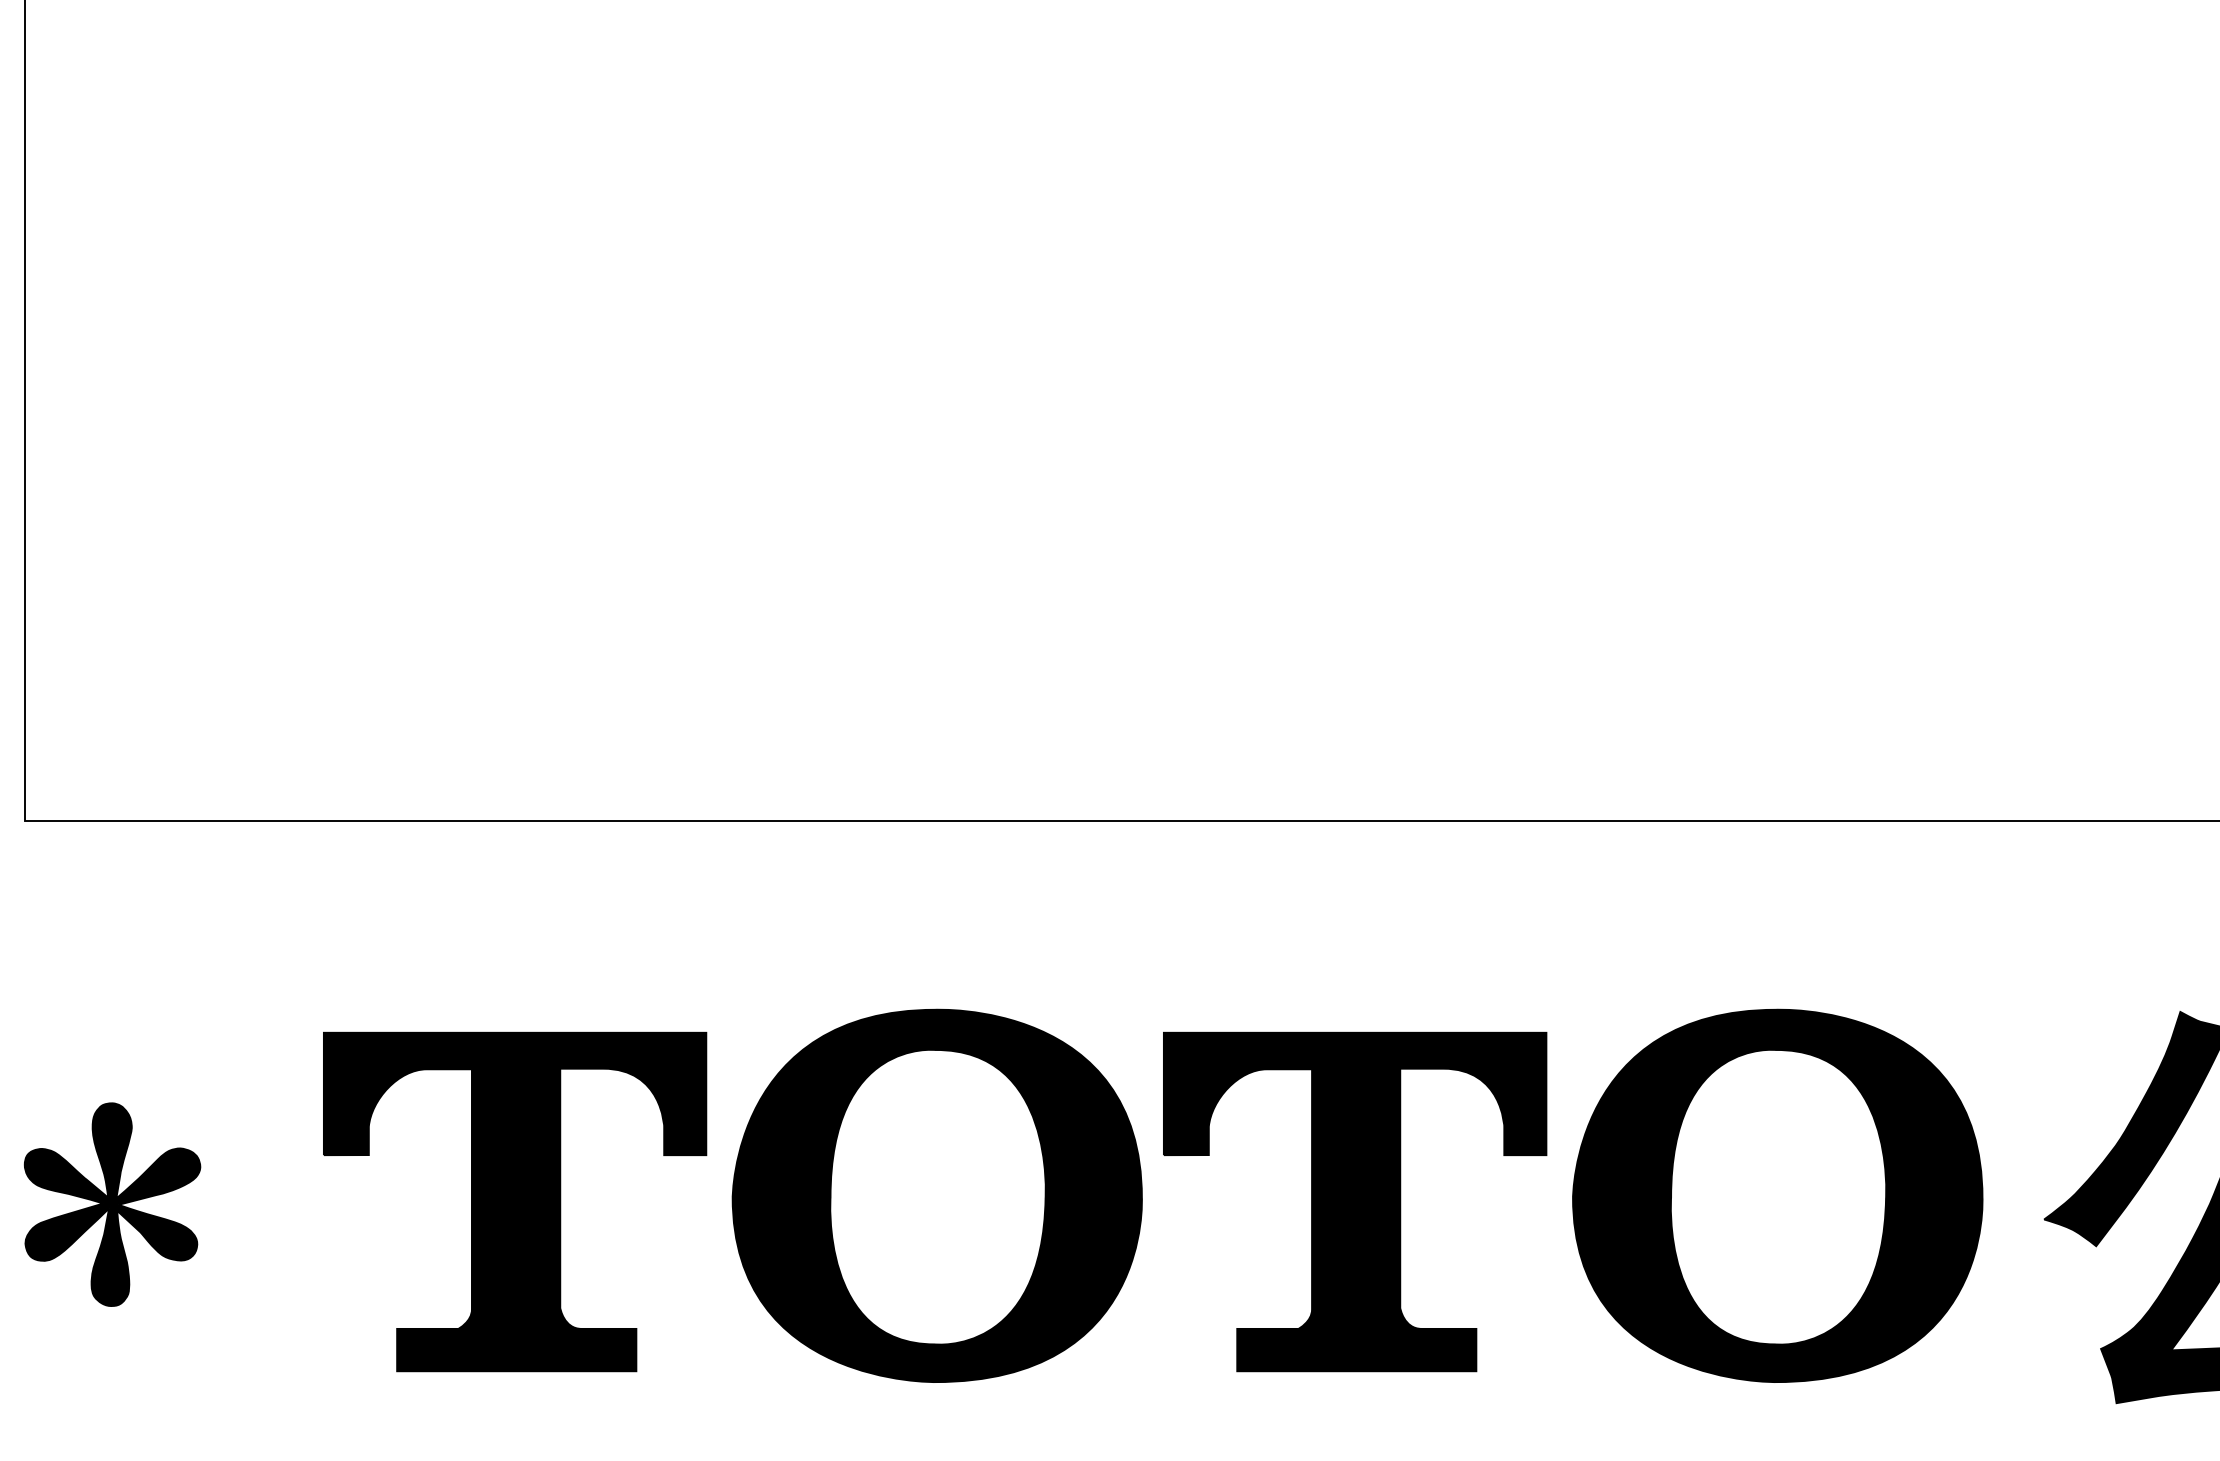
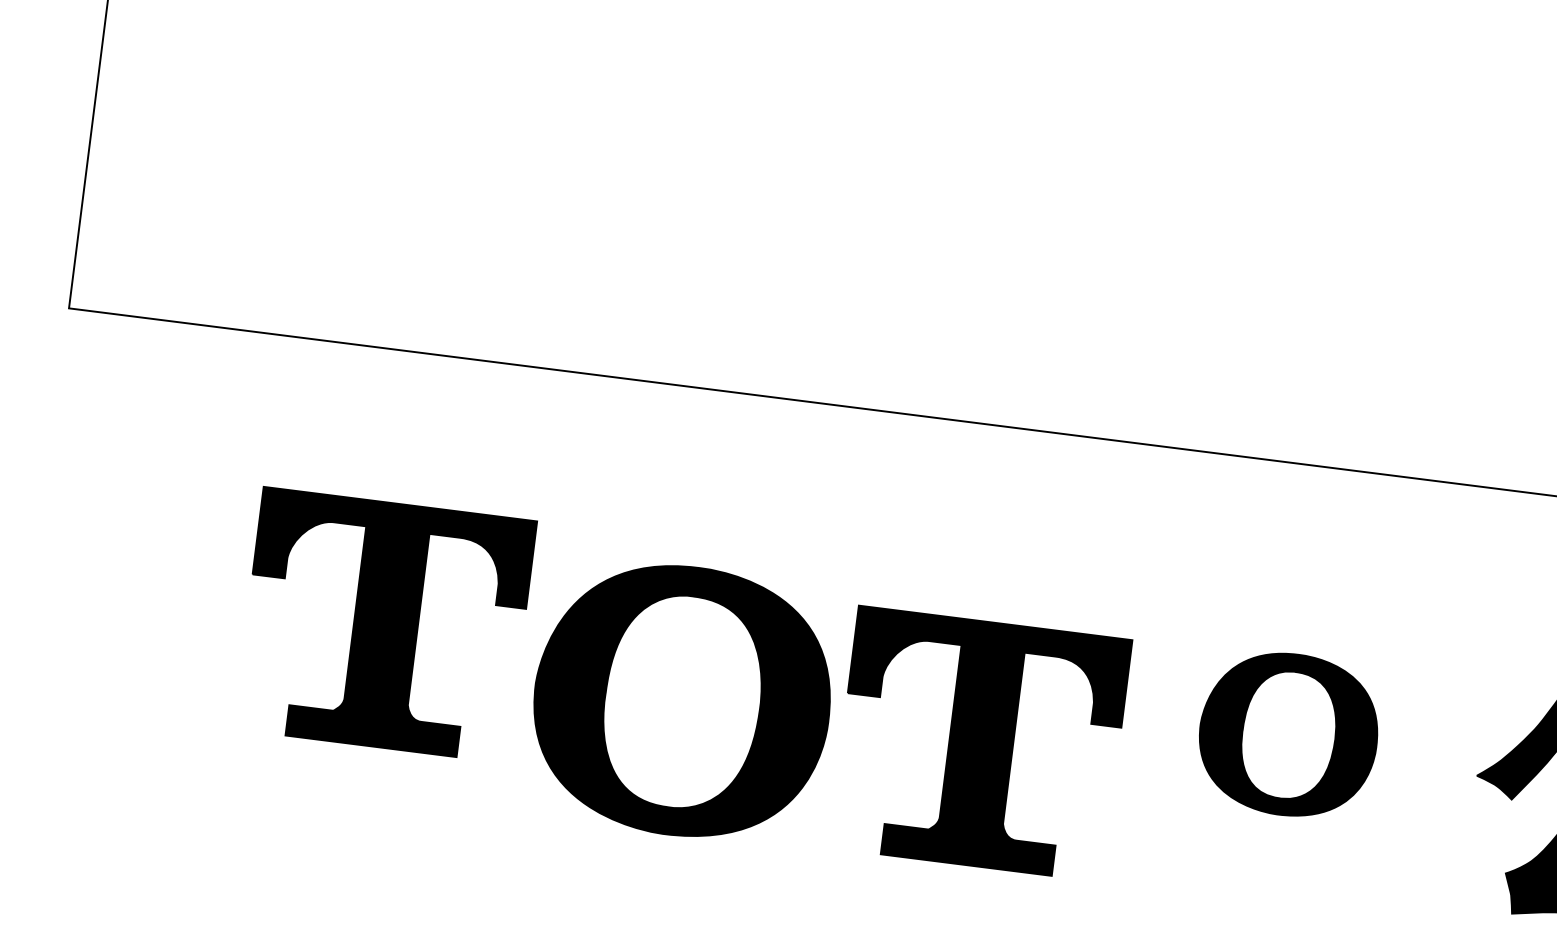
part: (936, 1195) -> (681, 700), moved
part: (1777, 1195) -> (1288, 734), size x0.6
part: (1355, 1201) -> (980, 743), moved
part: (112, 1204) -> (97, 590), removed

